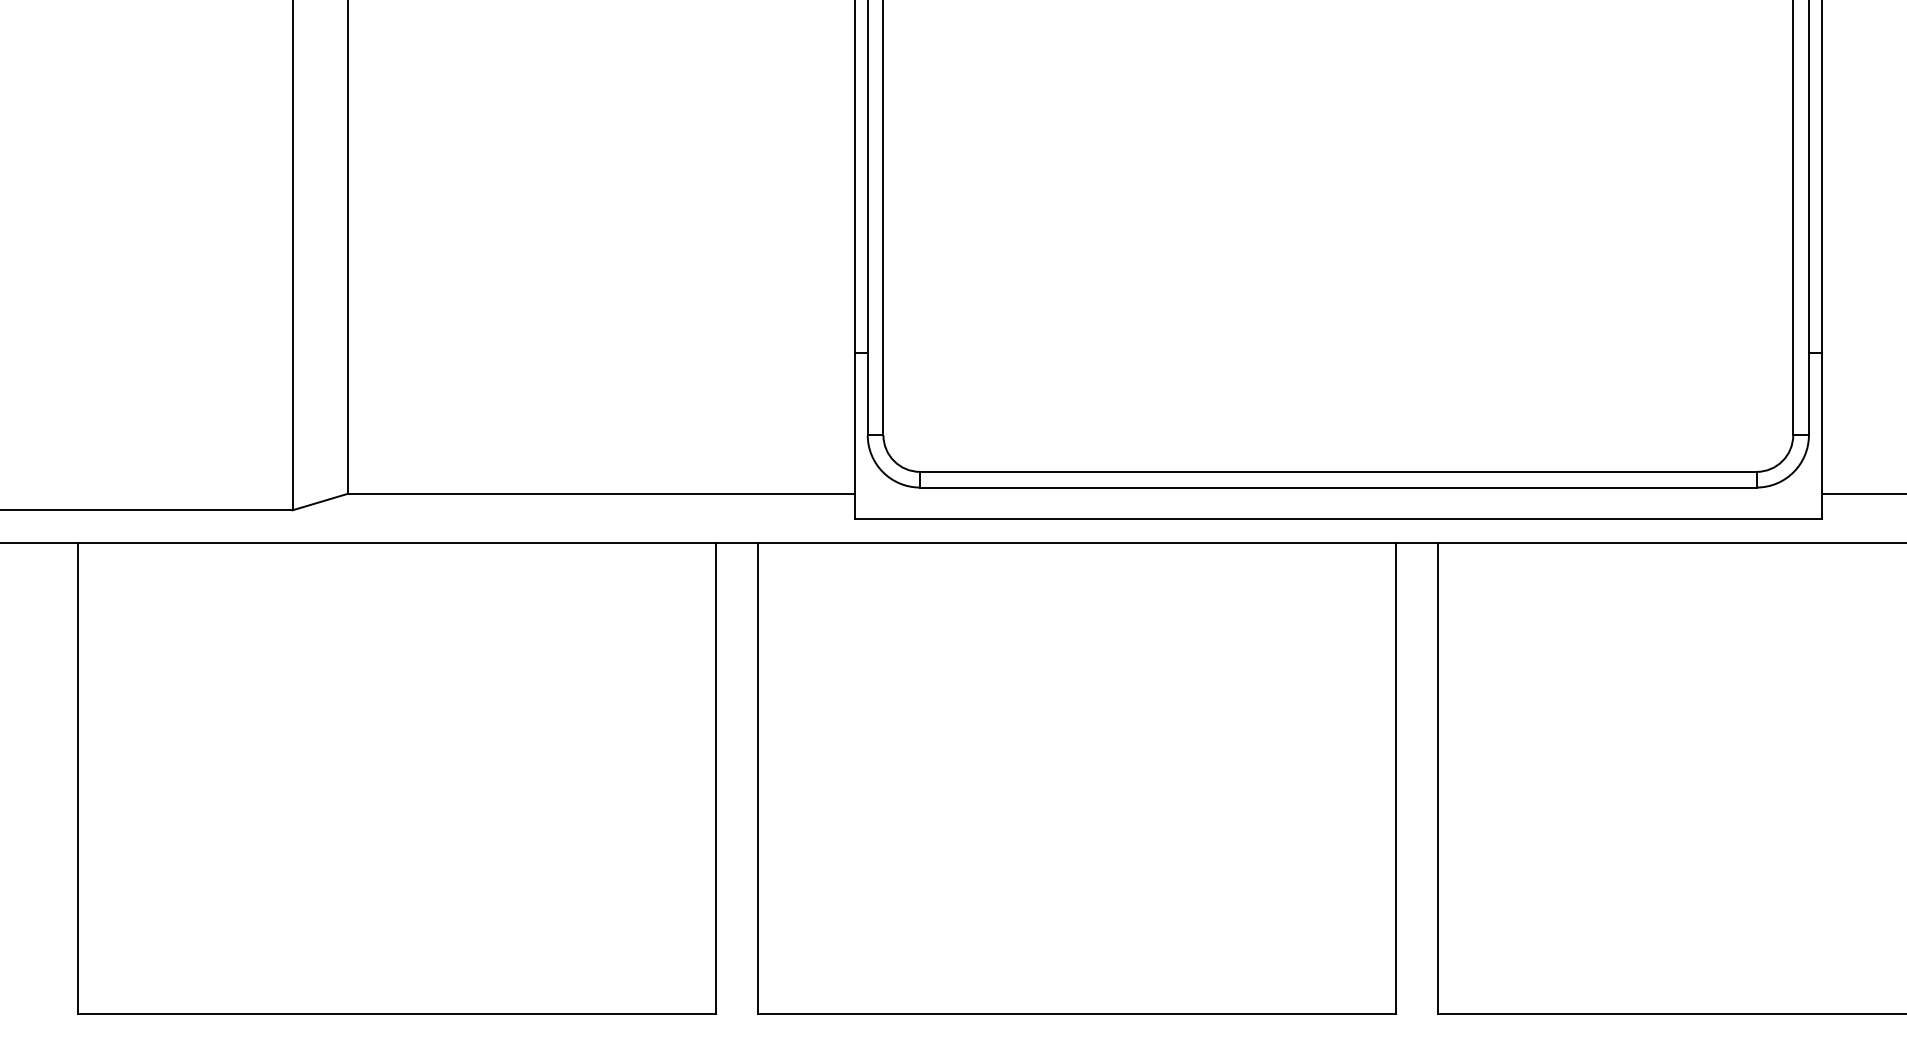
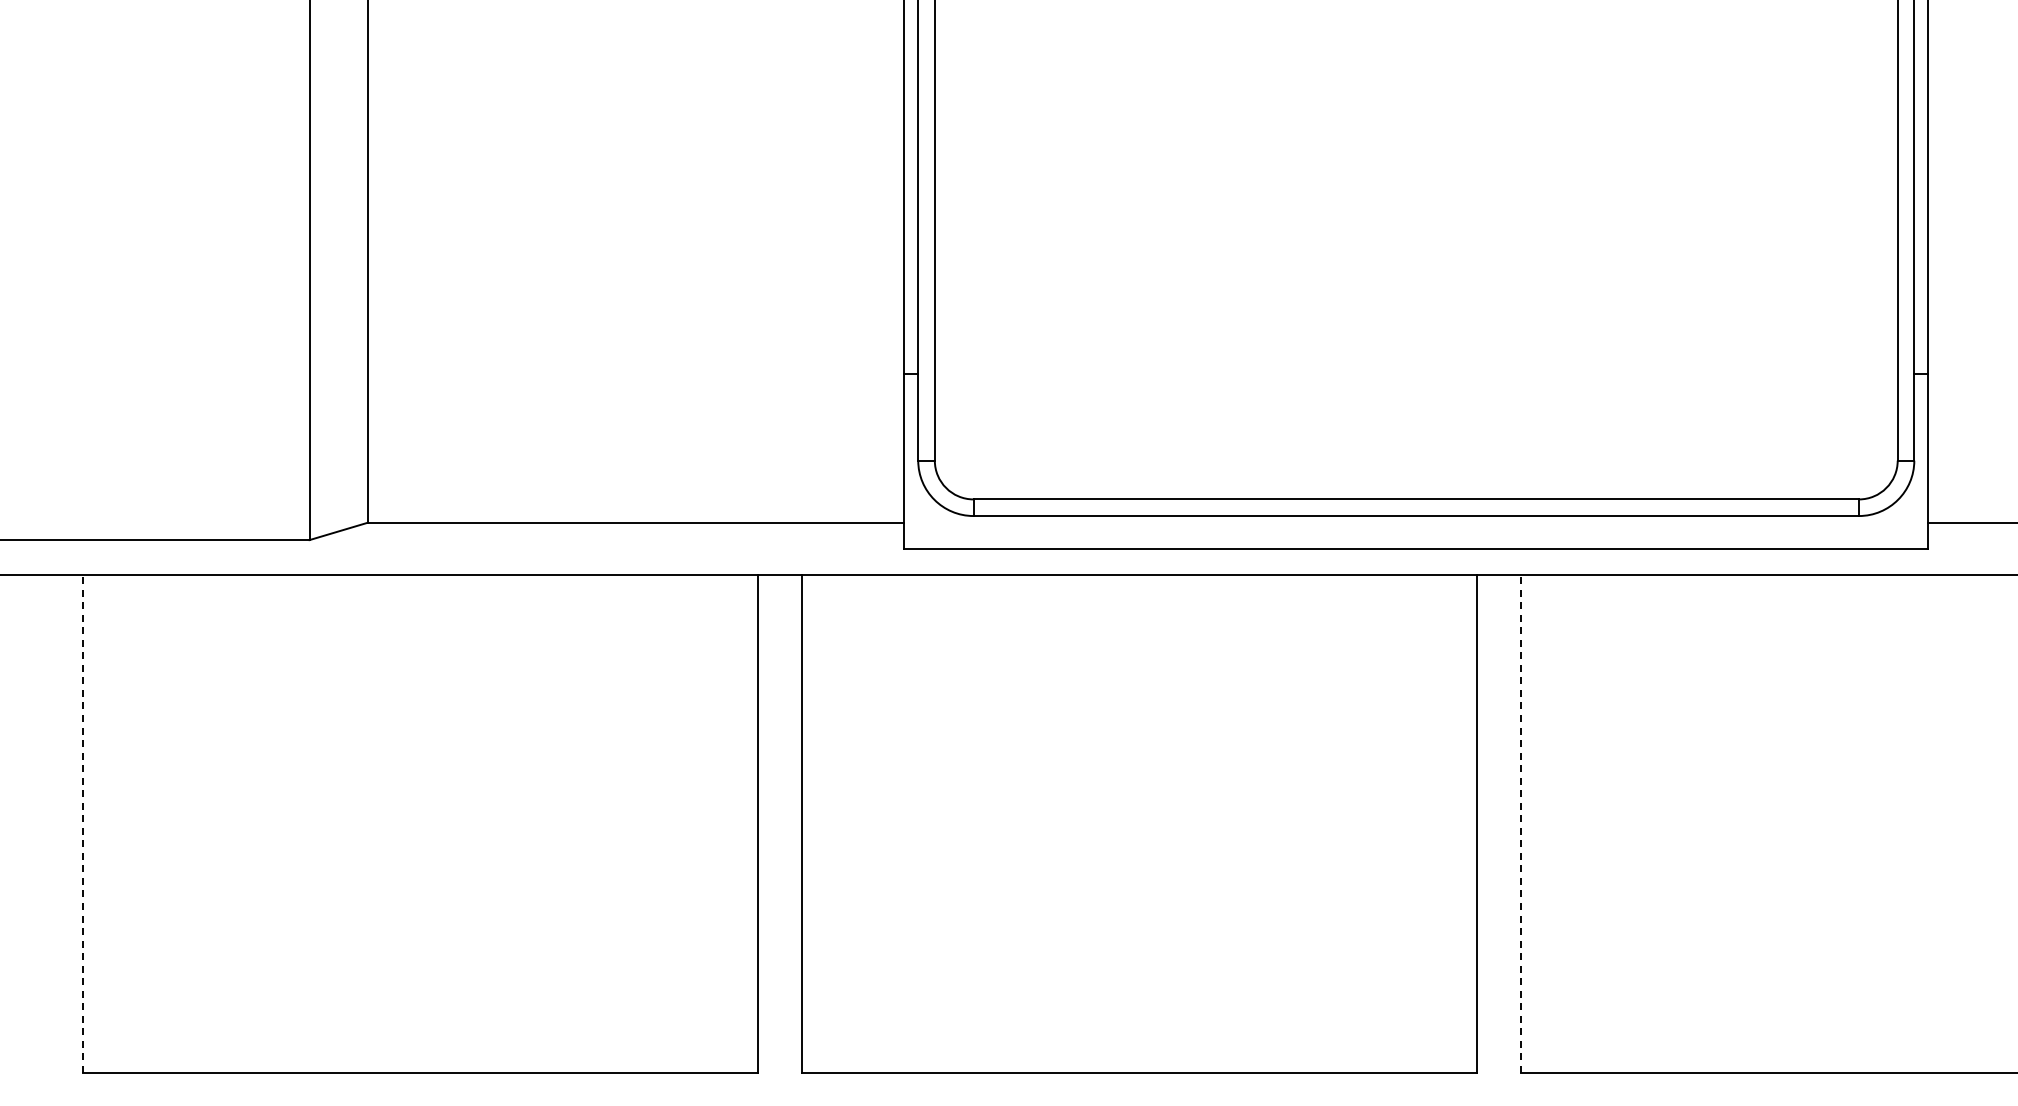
line: (78, 778) -> (82, 823), solid -> dashed
line: (1437, 778) -> (1521, 823), solid -> dashed

